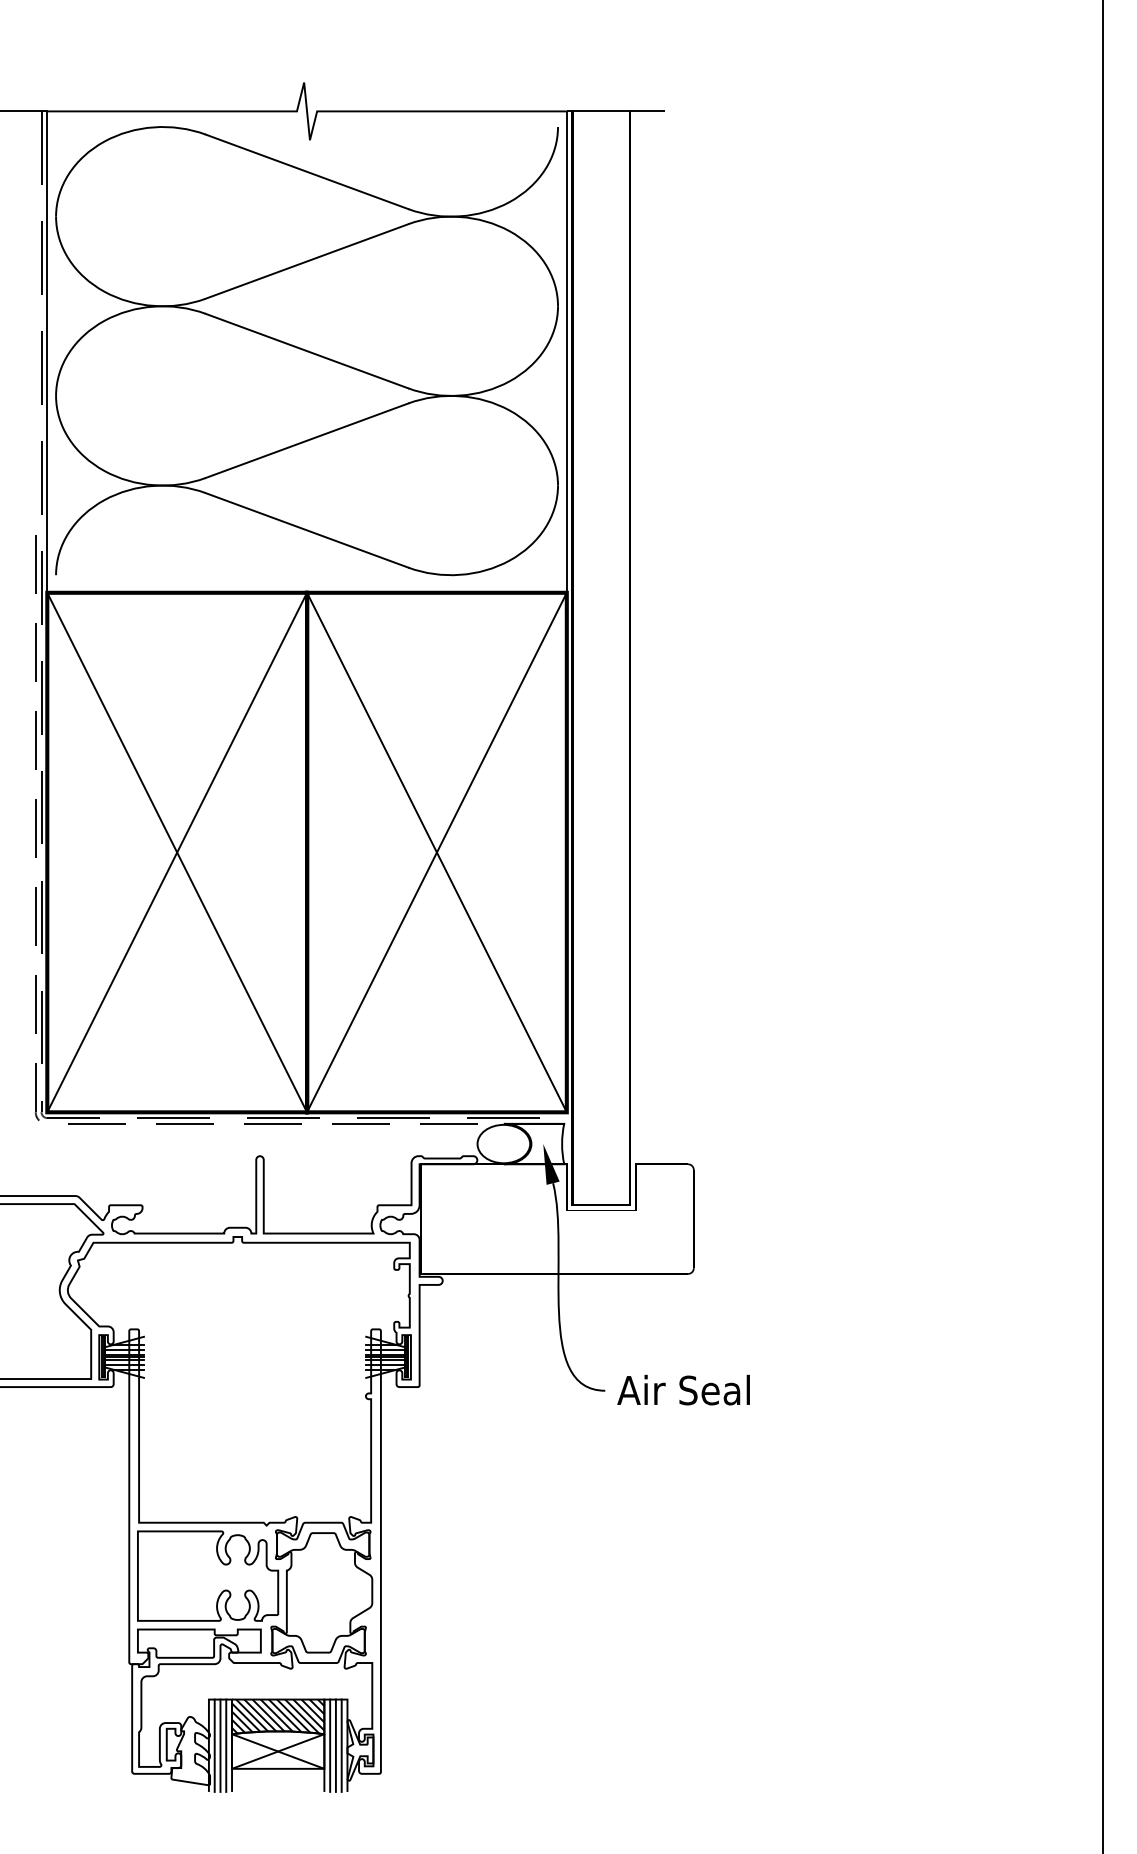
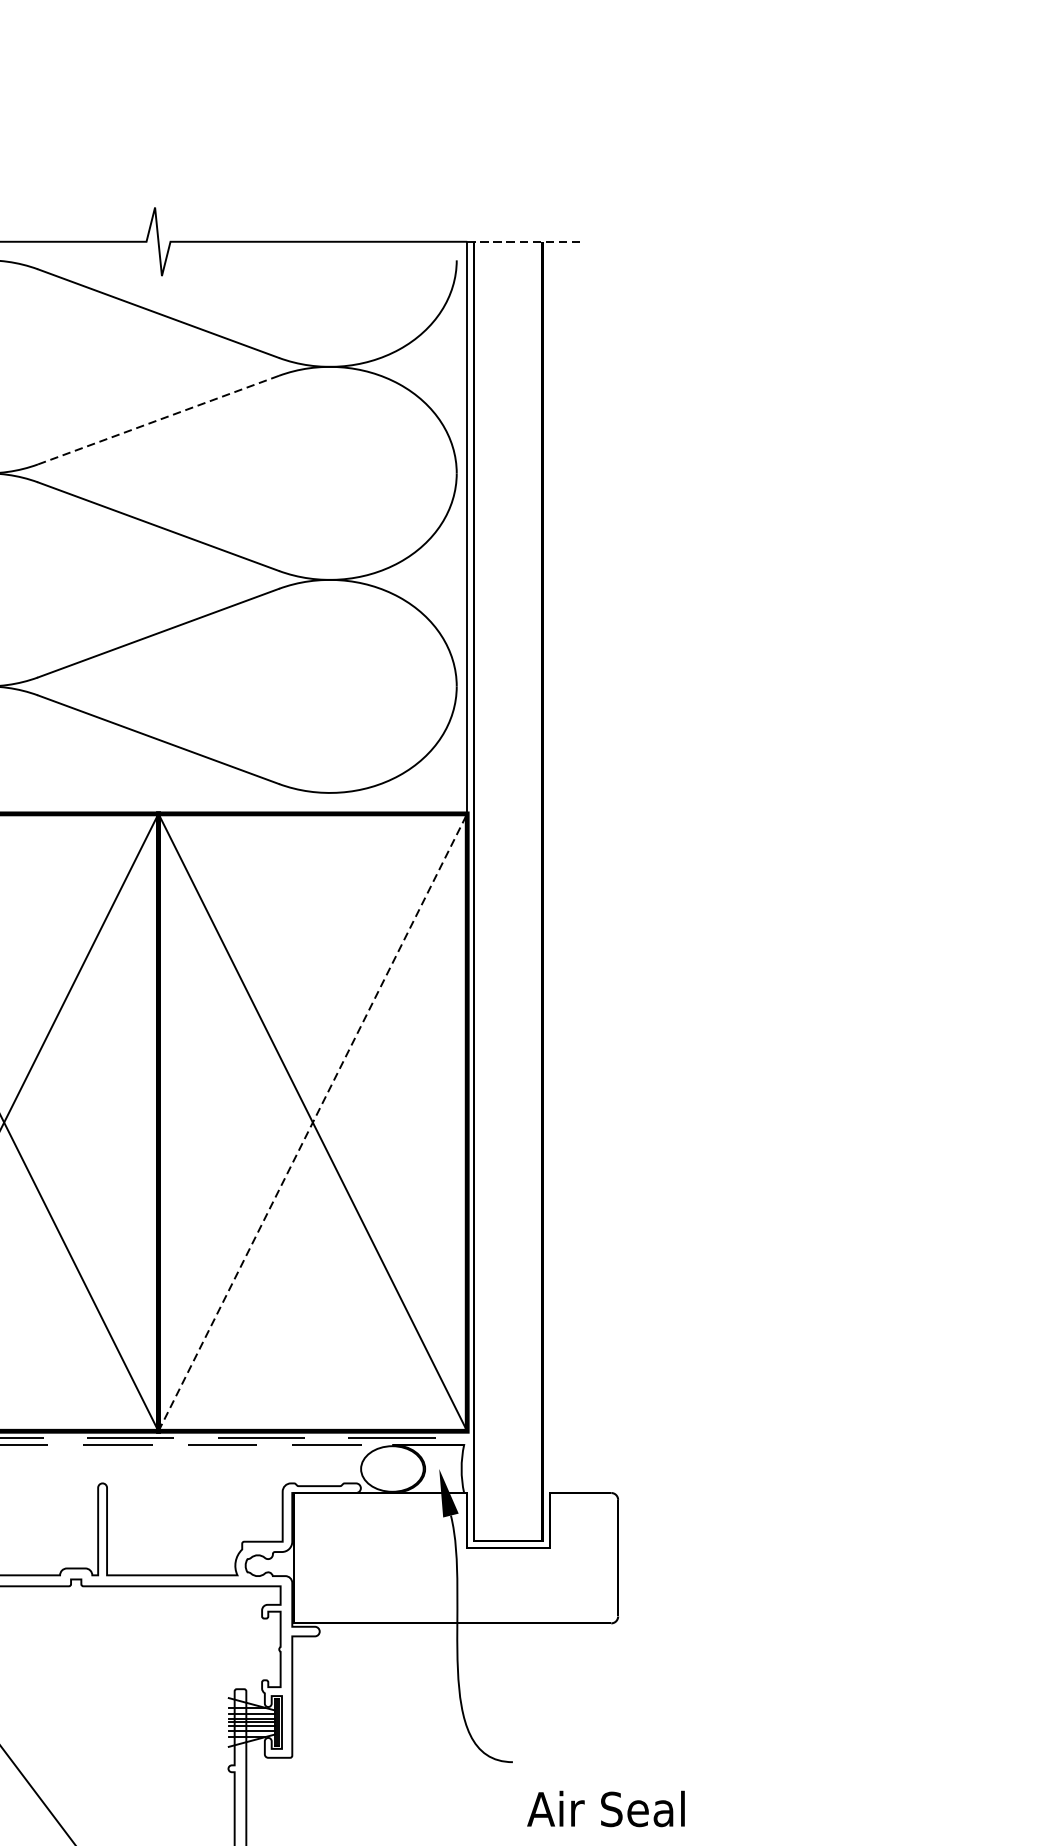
line: (616, 111) -> (526, 241), solid -> dashed
line: (306, 261) -> (157, 420), solid -> dashed
line: (437, 852) -> (313, 1122), solid -> dashed
text: (683, 1389) -> (605, 1808), moved

